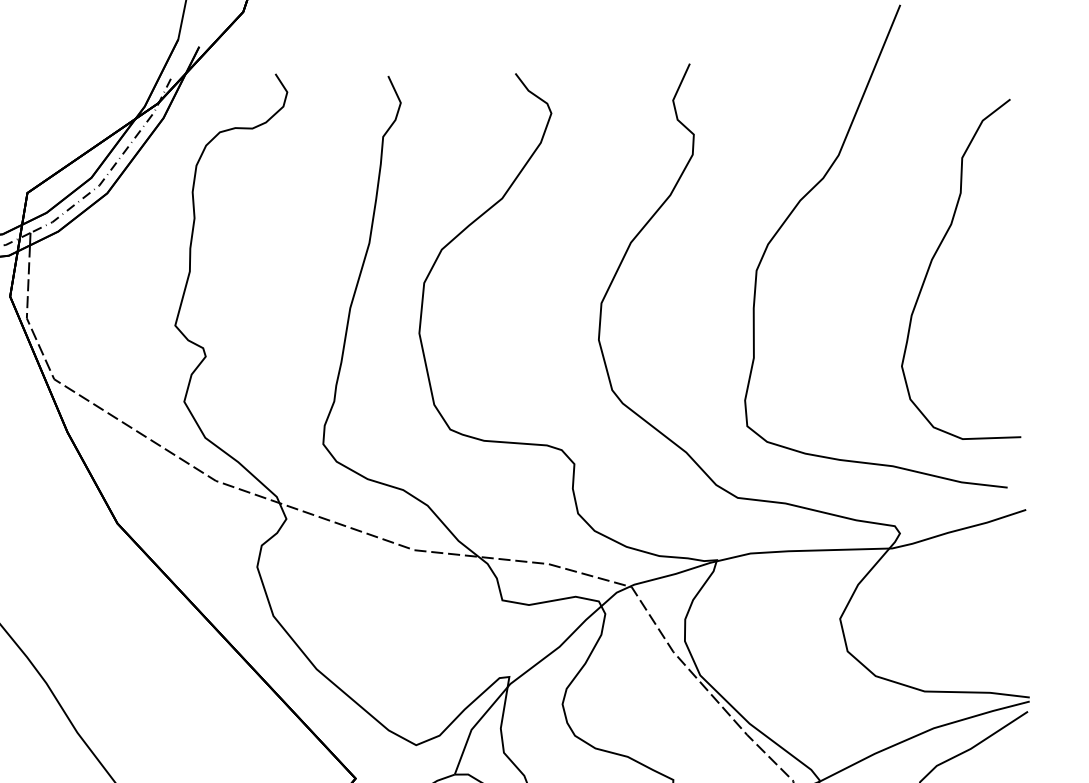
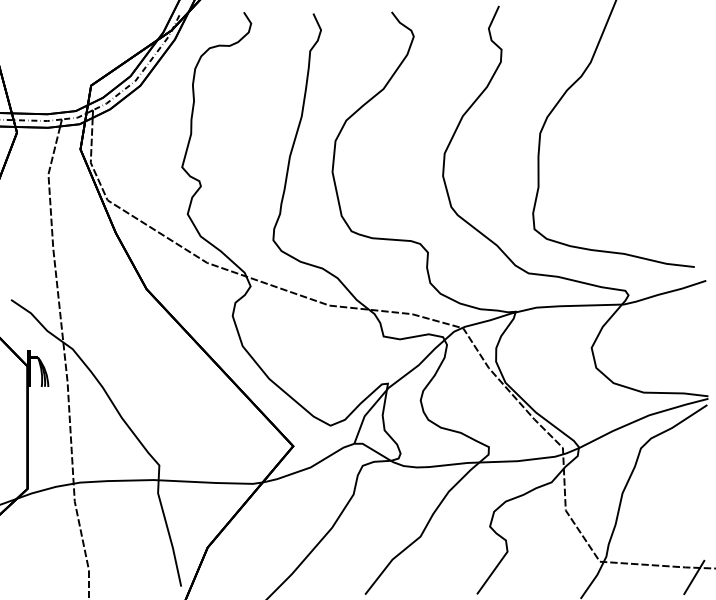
curve: (935, 256) -> (650, 124), removed

